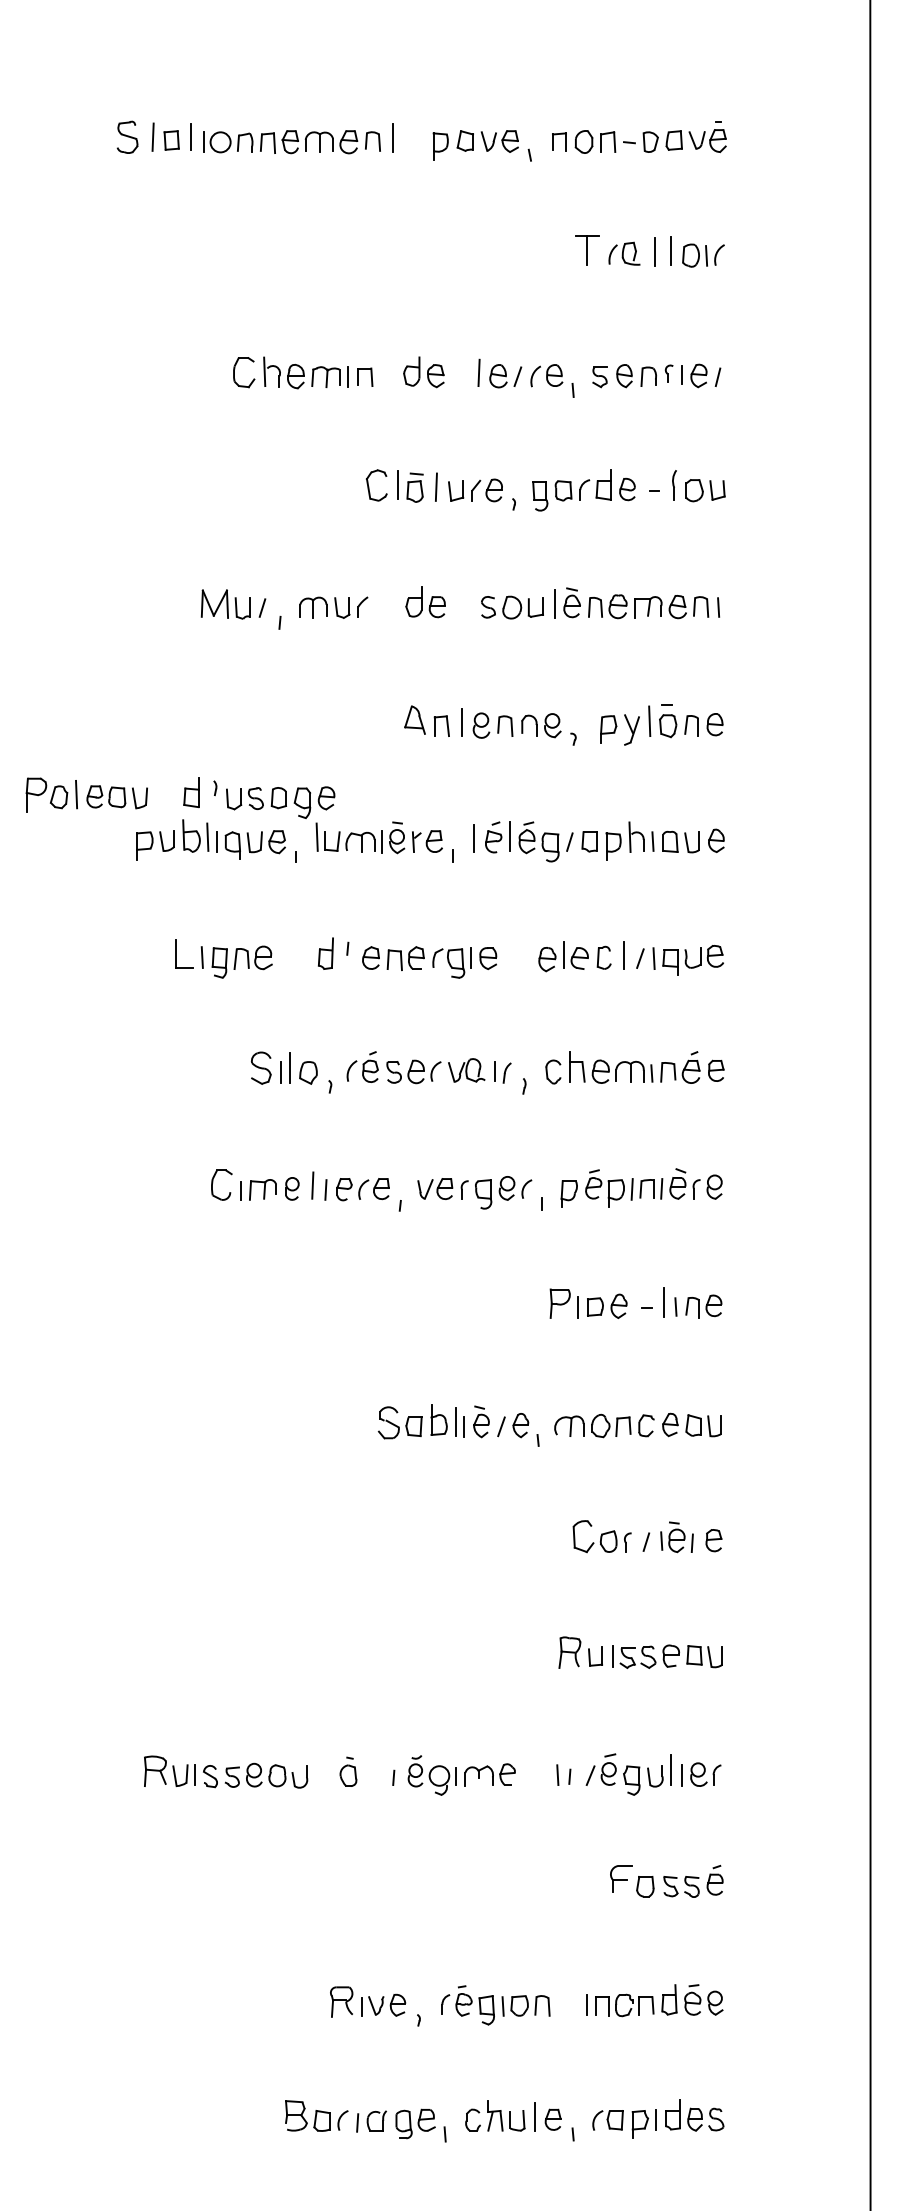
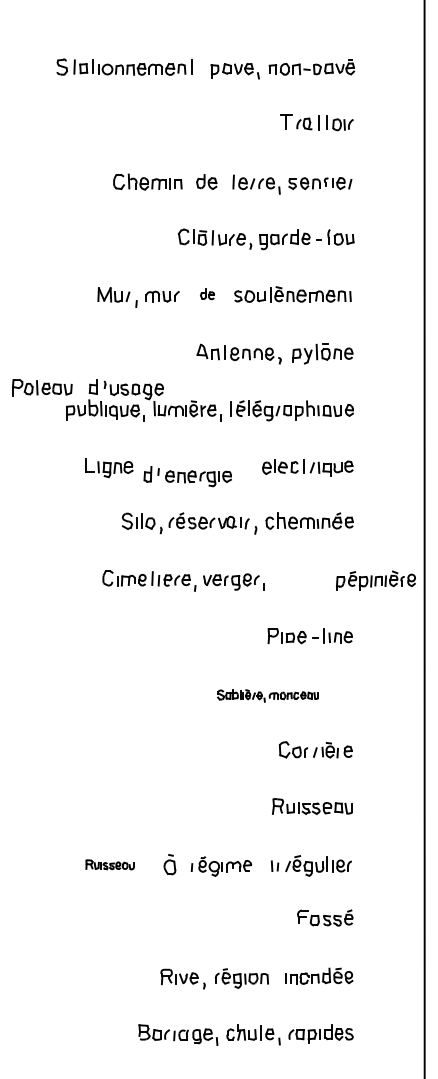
part: (425, 603) -> (207, 294), size x0.7
part: (406, 957) -> (187, 476), moved
part: (640, 1187) -> (375, 580), moved
part: (548, 1425) -> (267, 695), size x0.6
part: (224, 1771) -> (109, 864), size x0.6
part: (347, 1771) -> (169, 864), size x1.4

